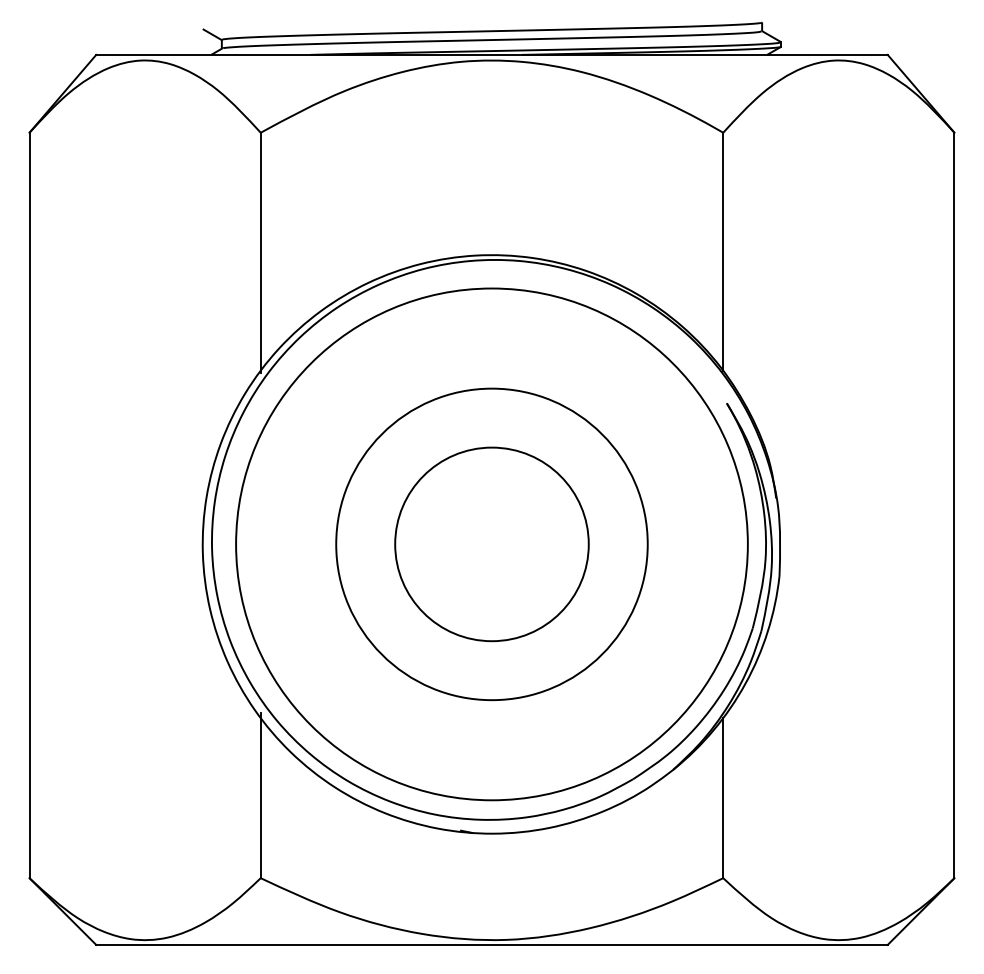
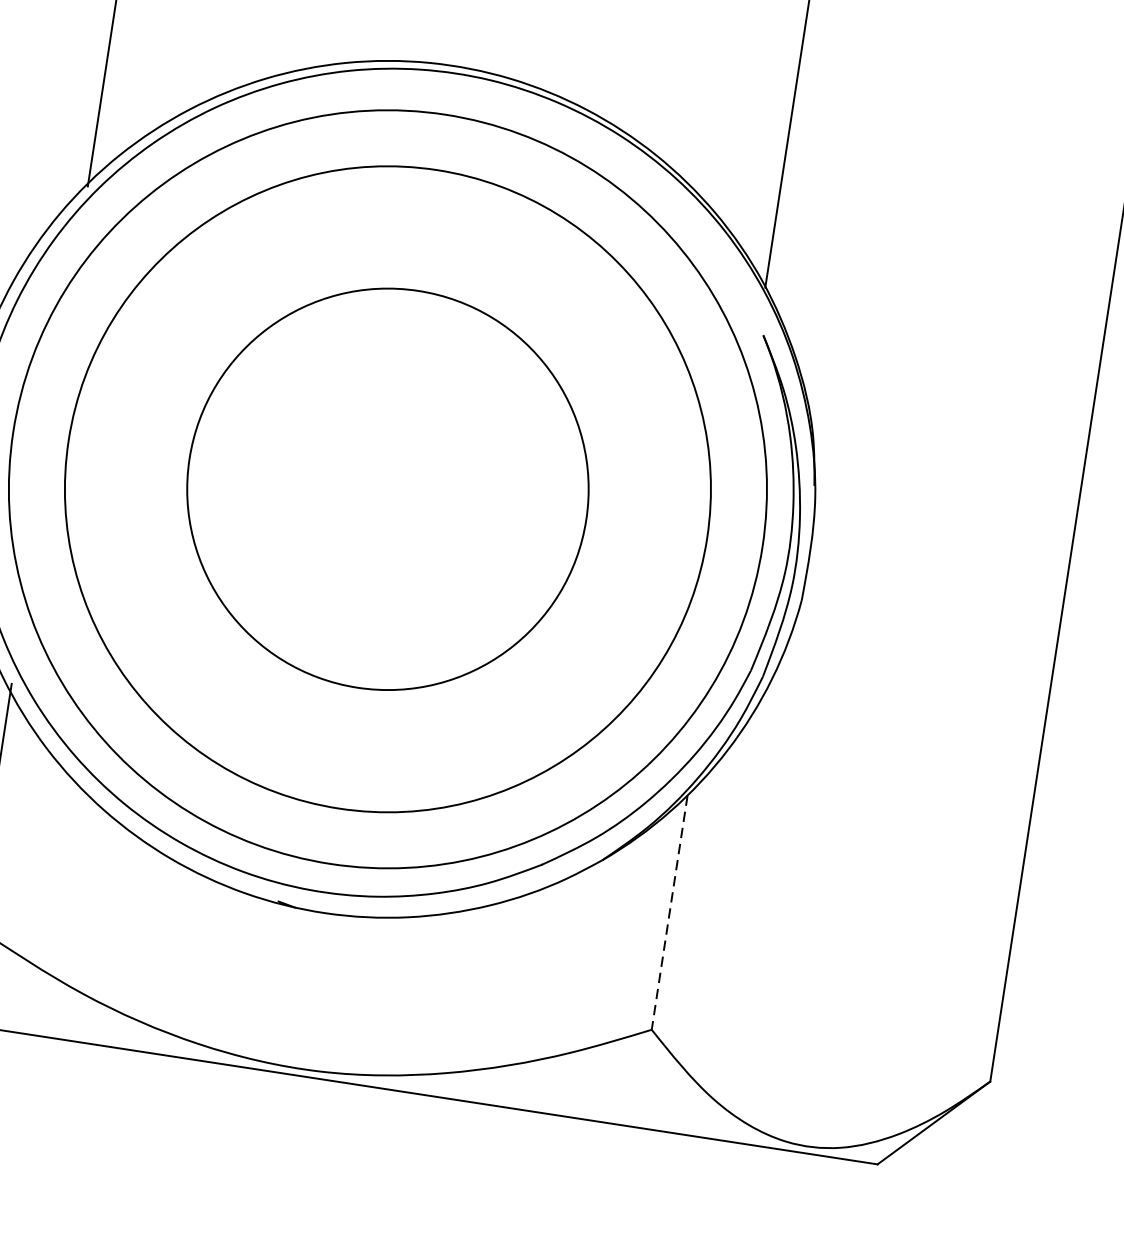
circle: (491, 544) -> (387, 489), size x1.4
circle: (491, 544) -> (387, 489), size x1.4
line: (723, 798) -> (669, 913), solid -> dashed

